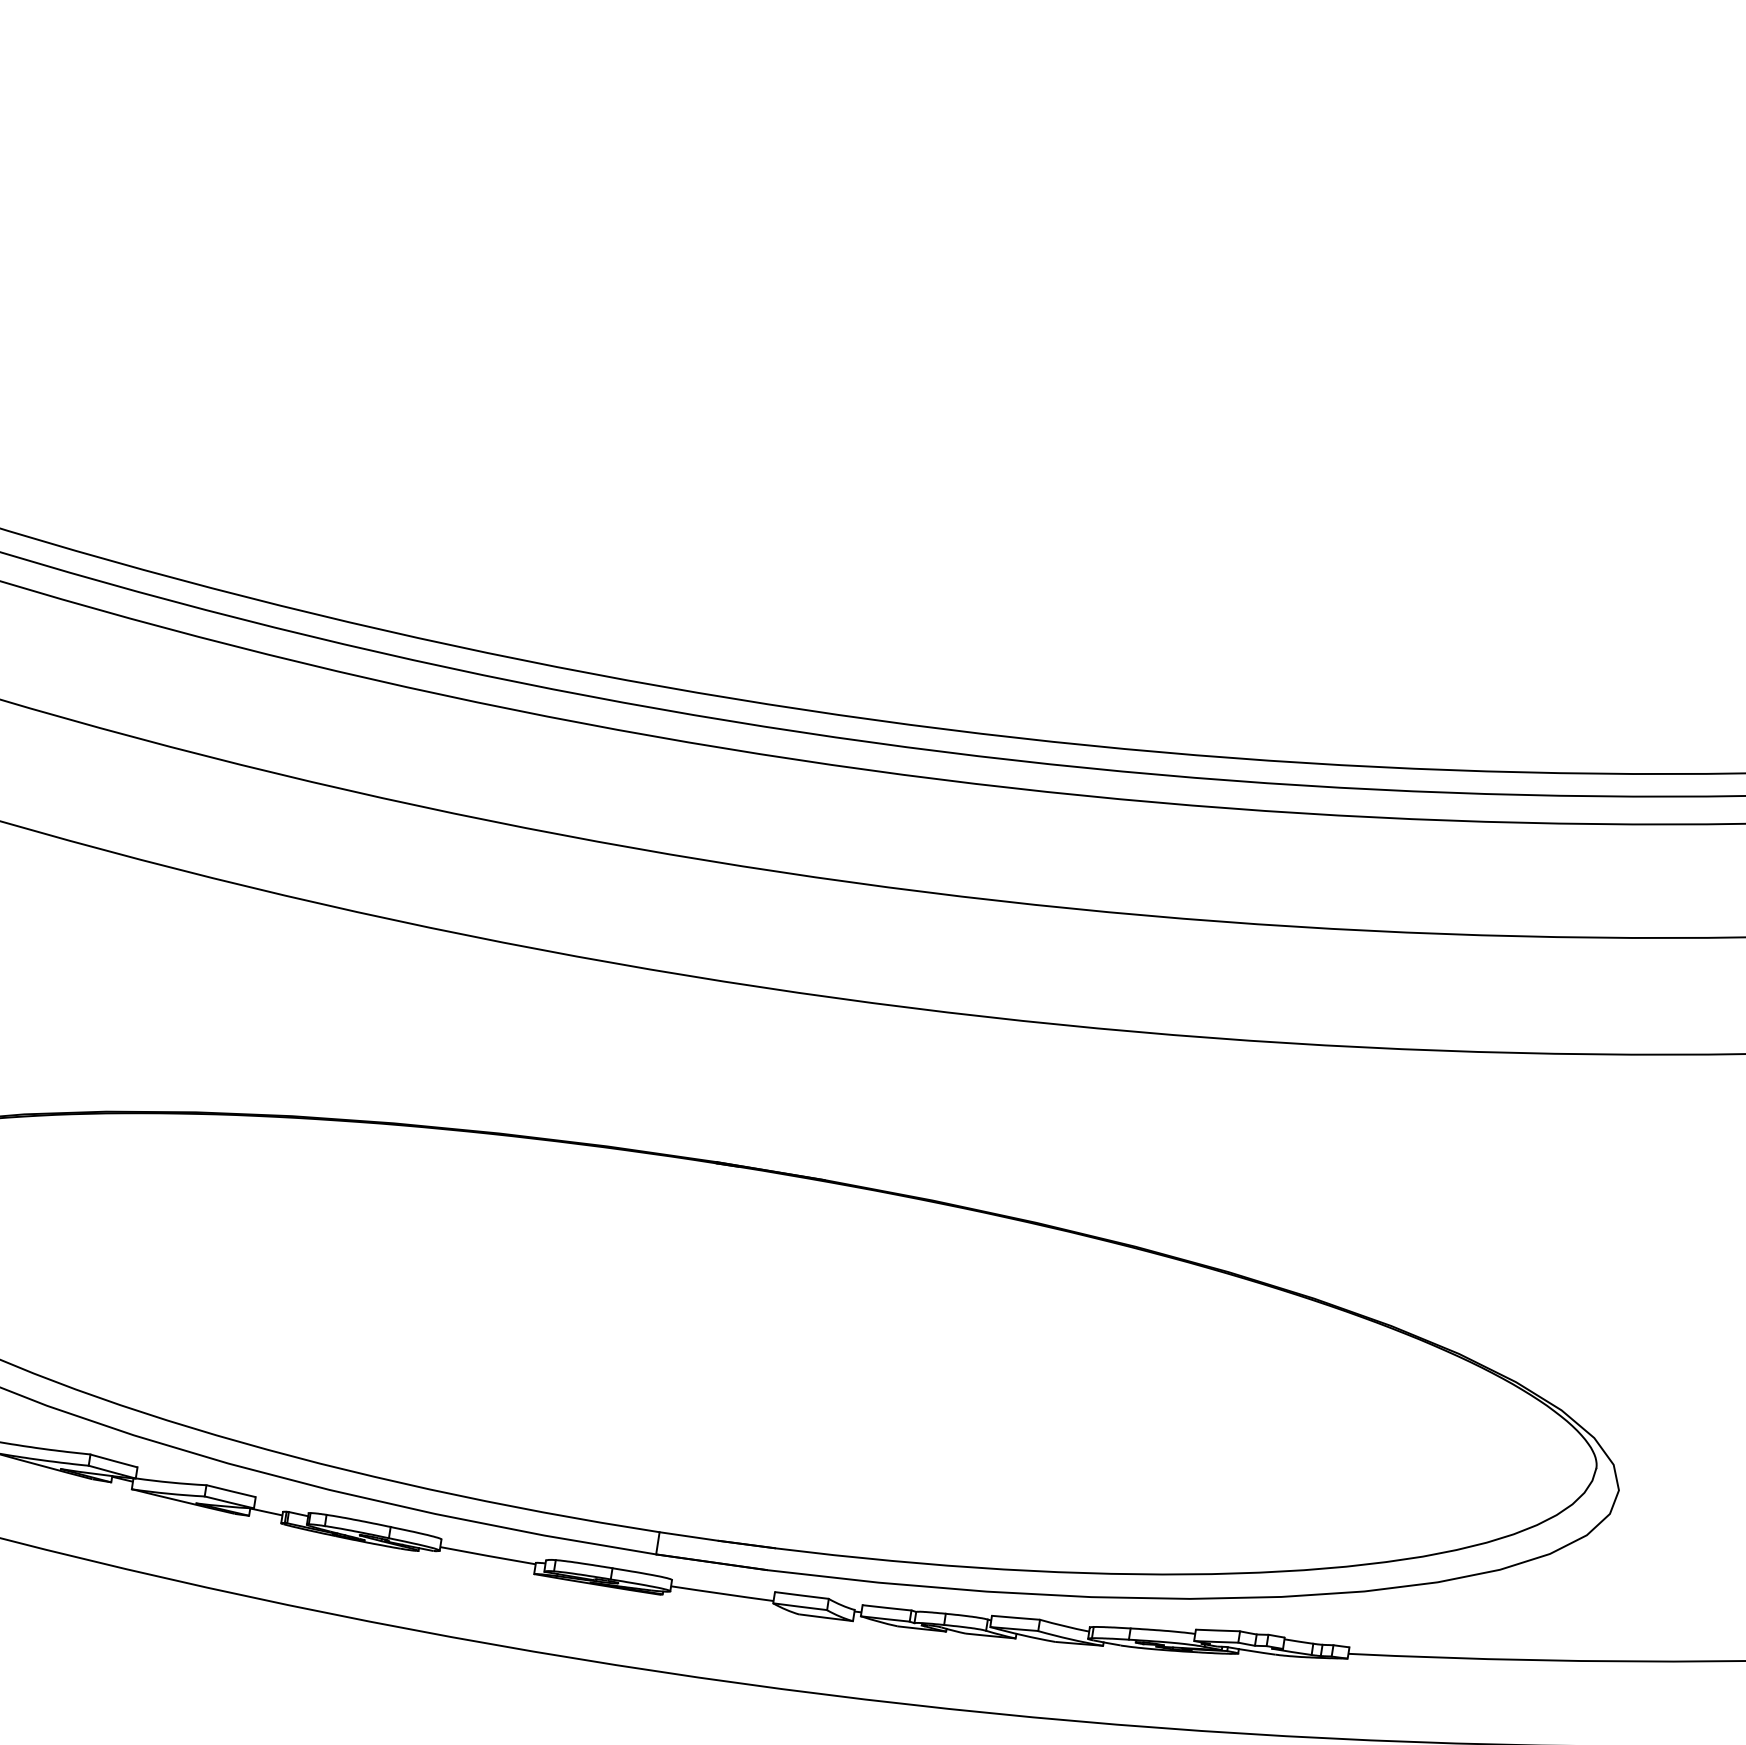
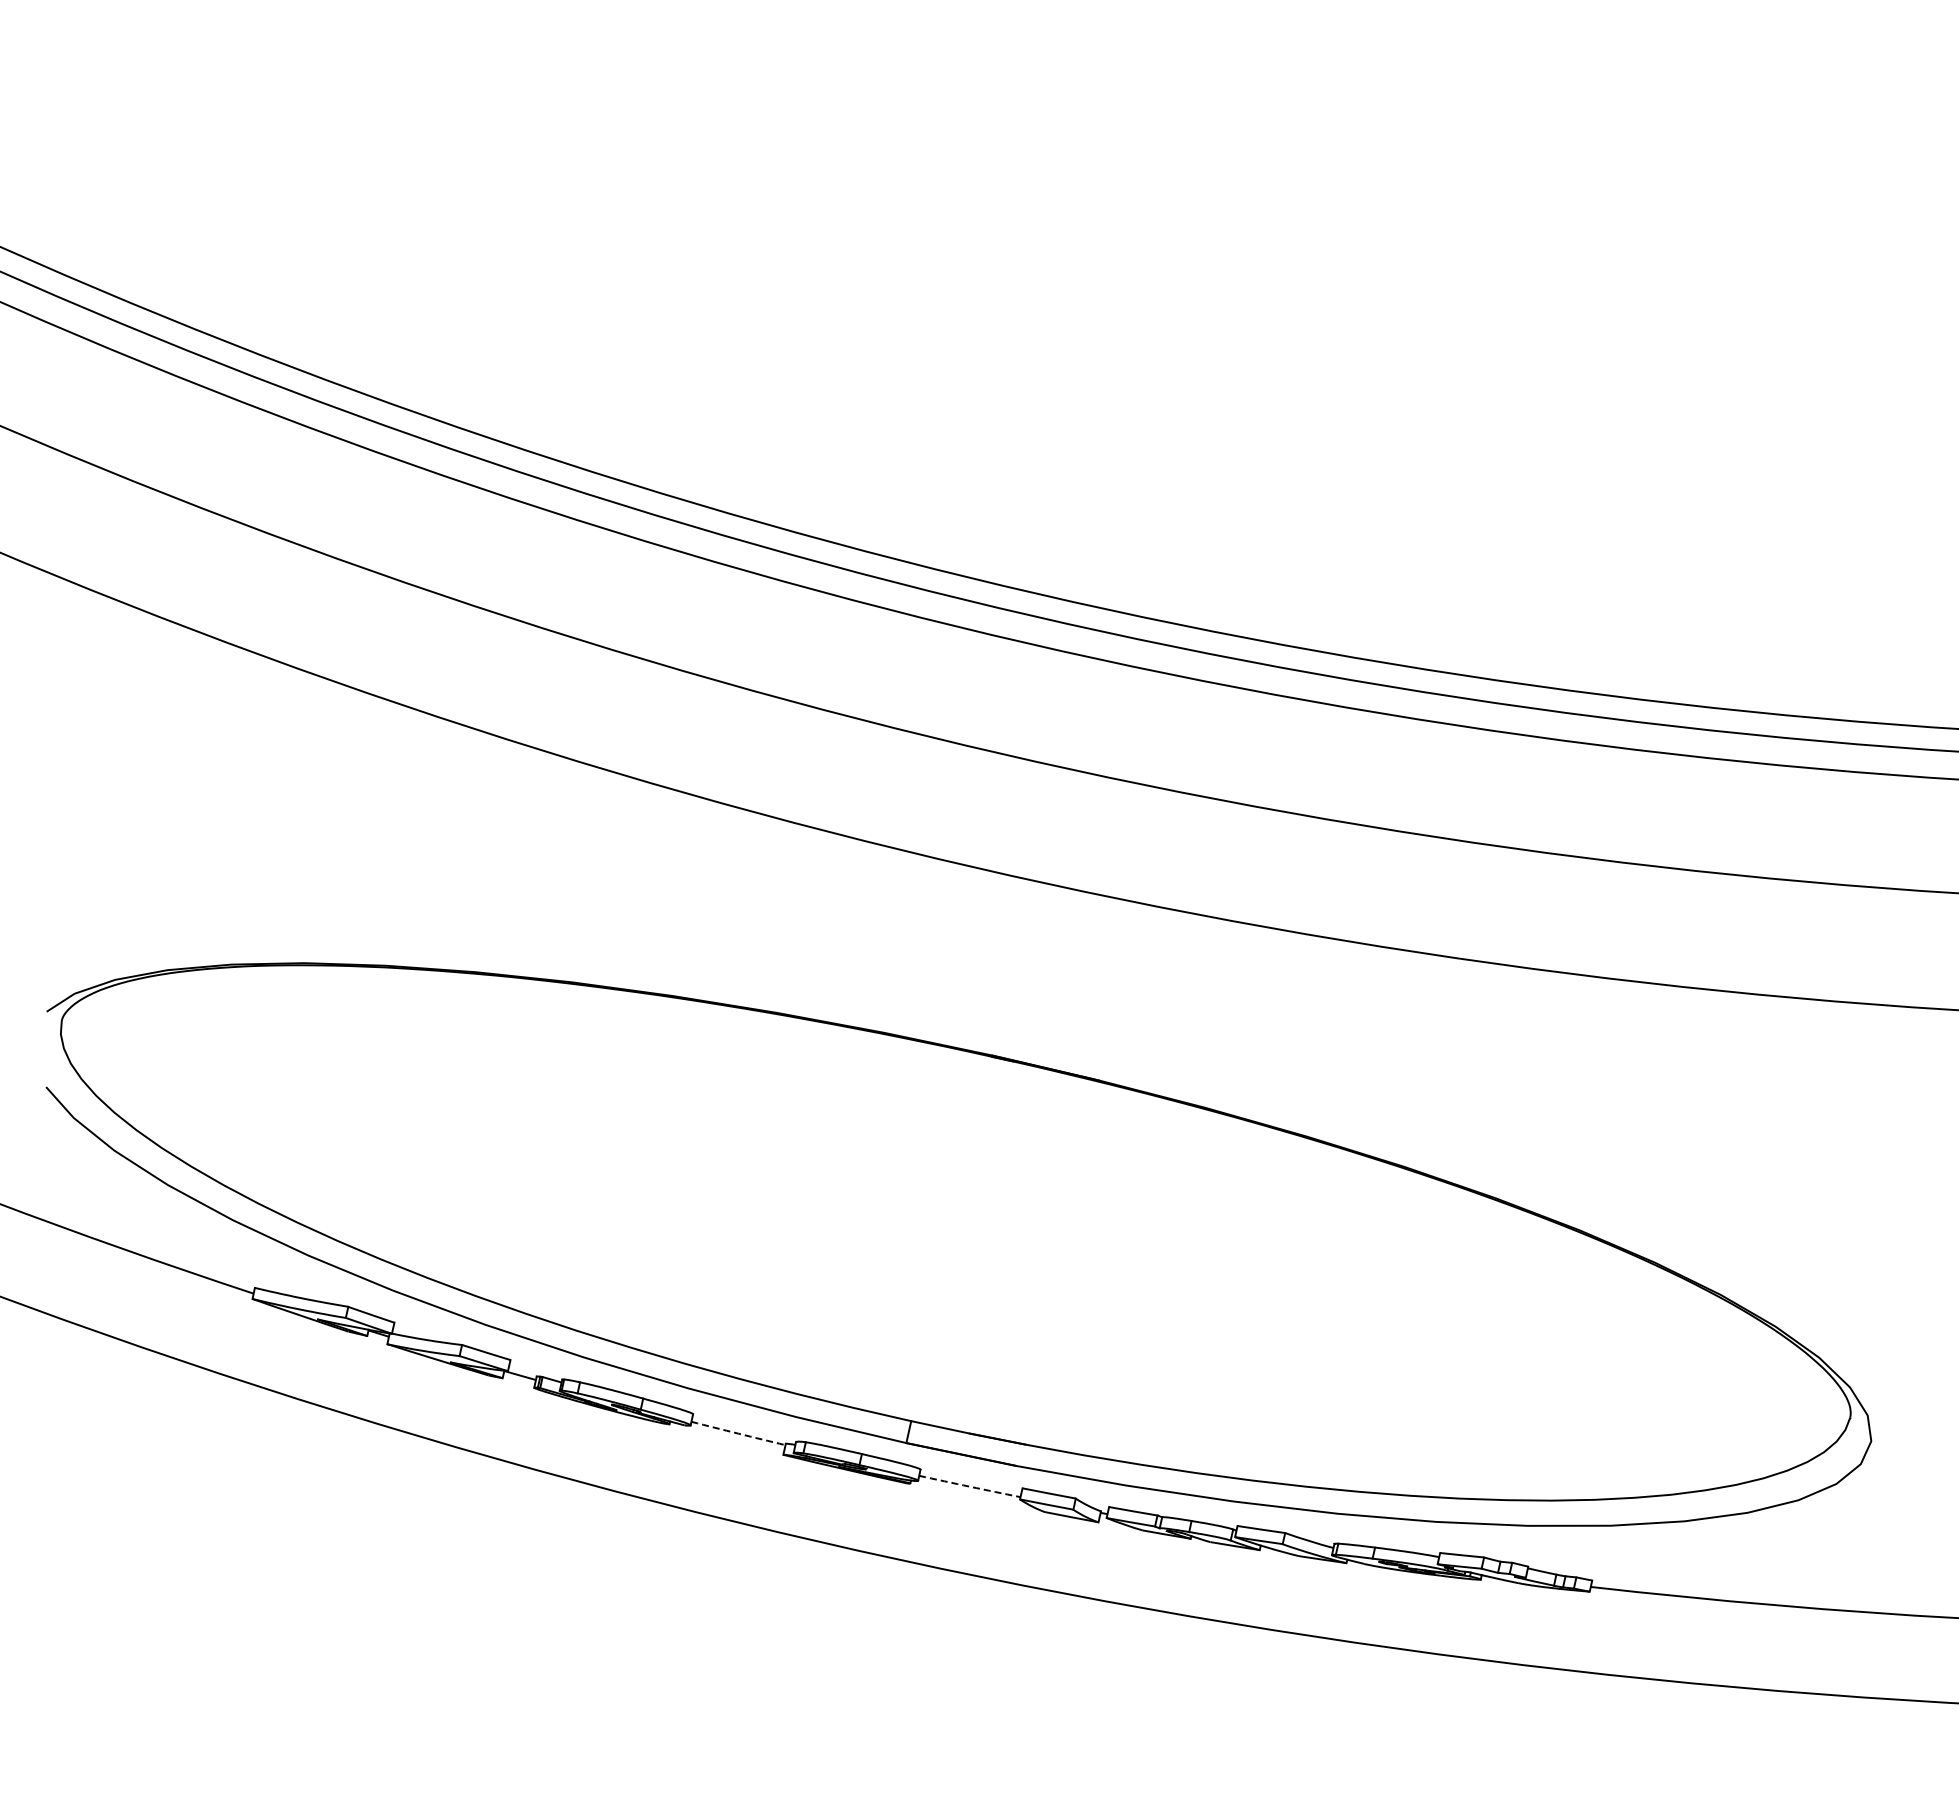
arc: (488, 1555) -> (738, 1433), solid -> dashed
arc: (721, 1593) -> (969, 1486), solid -> dashed

